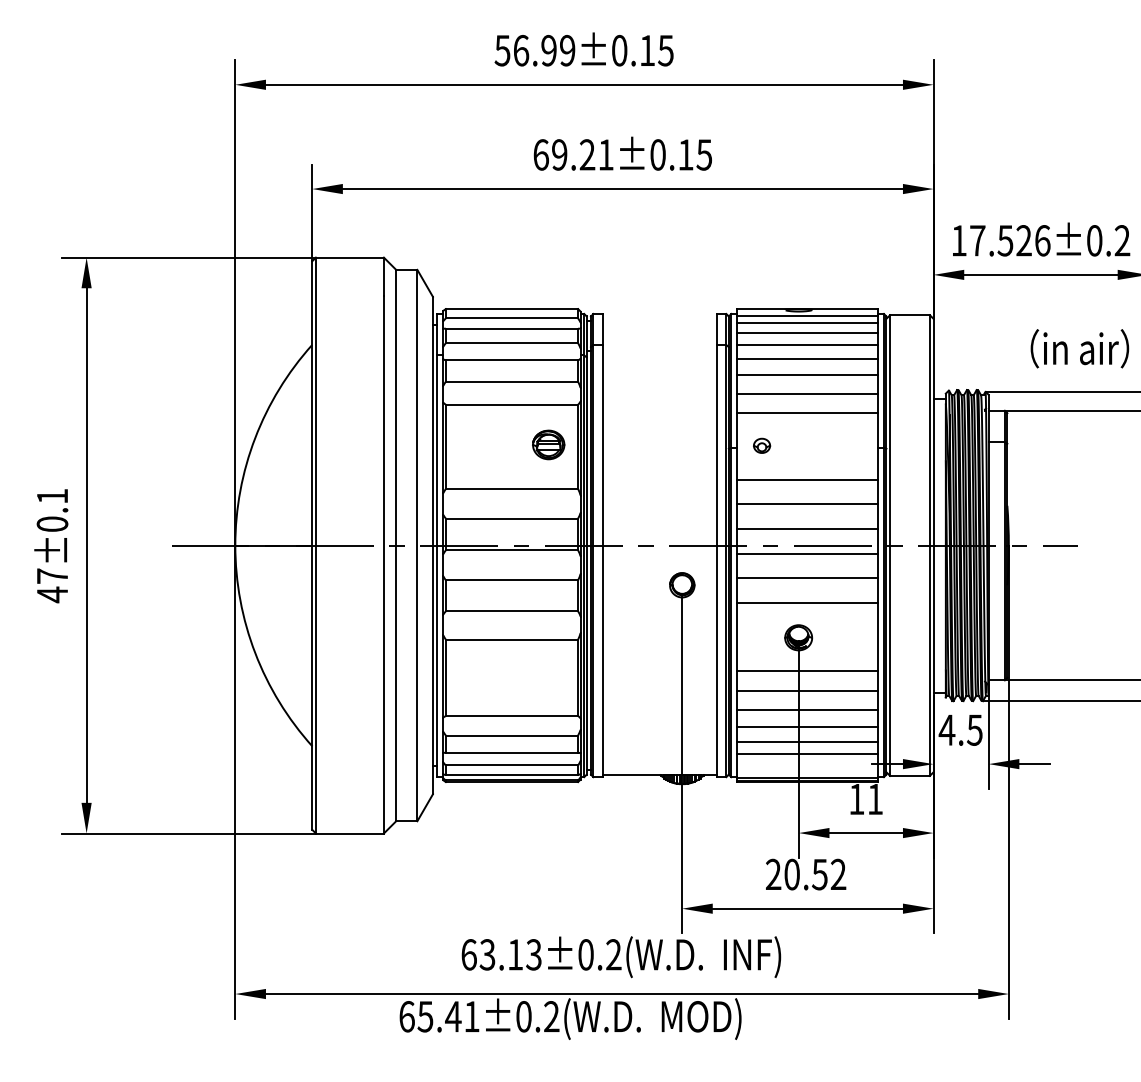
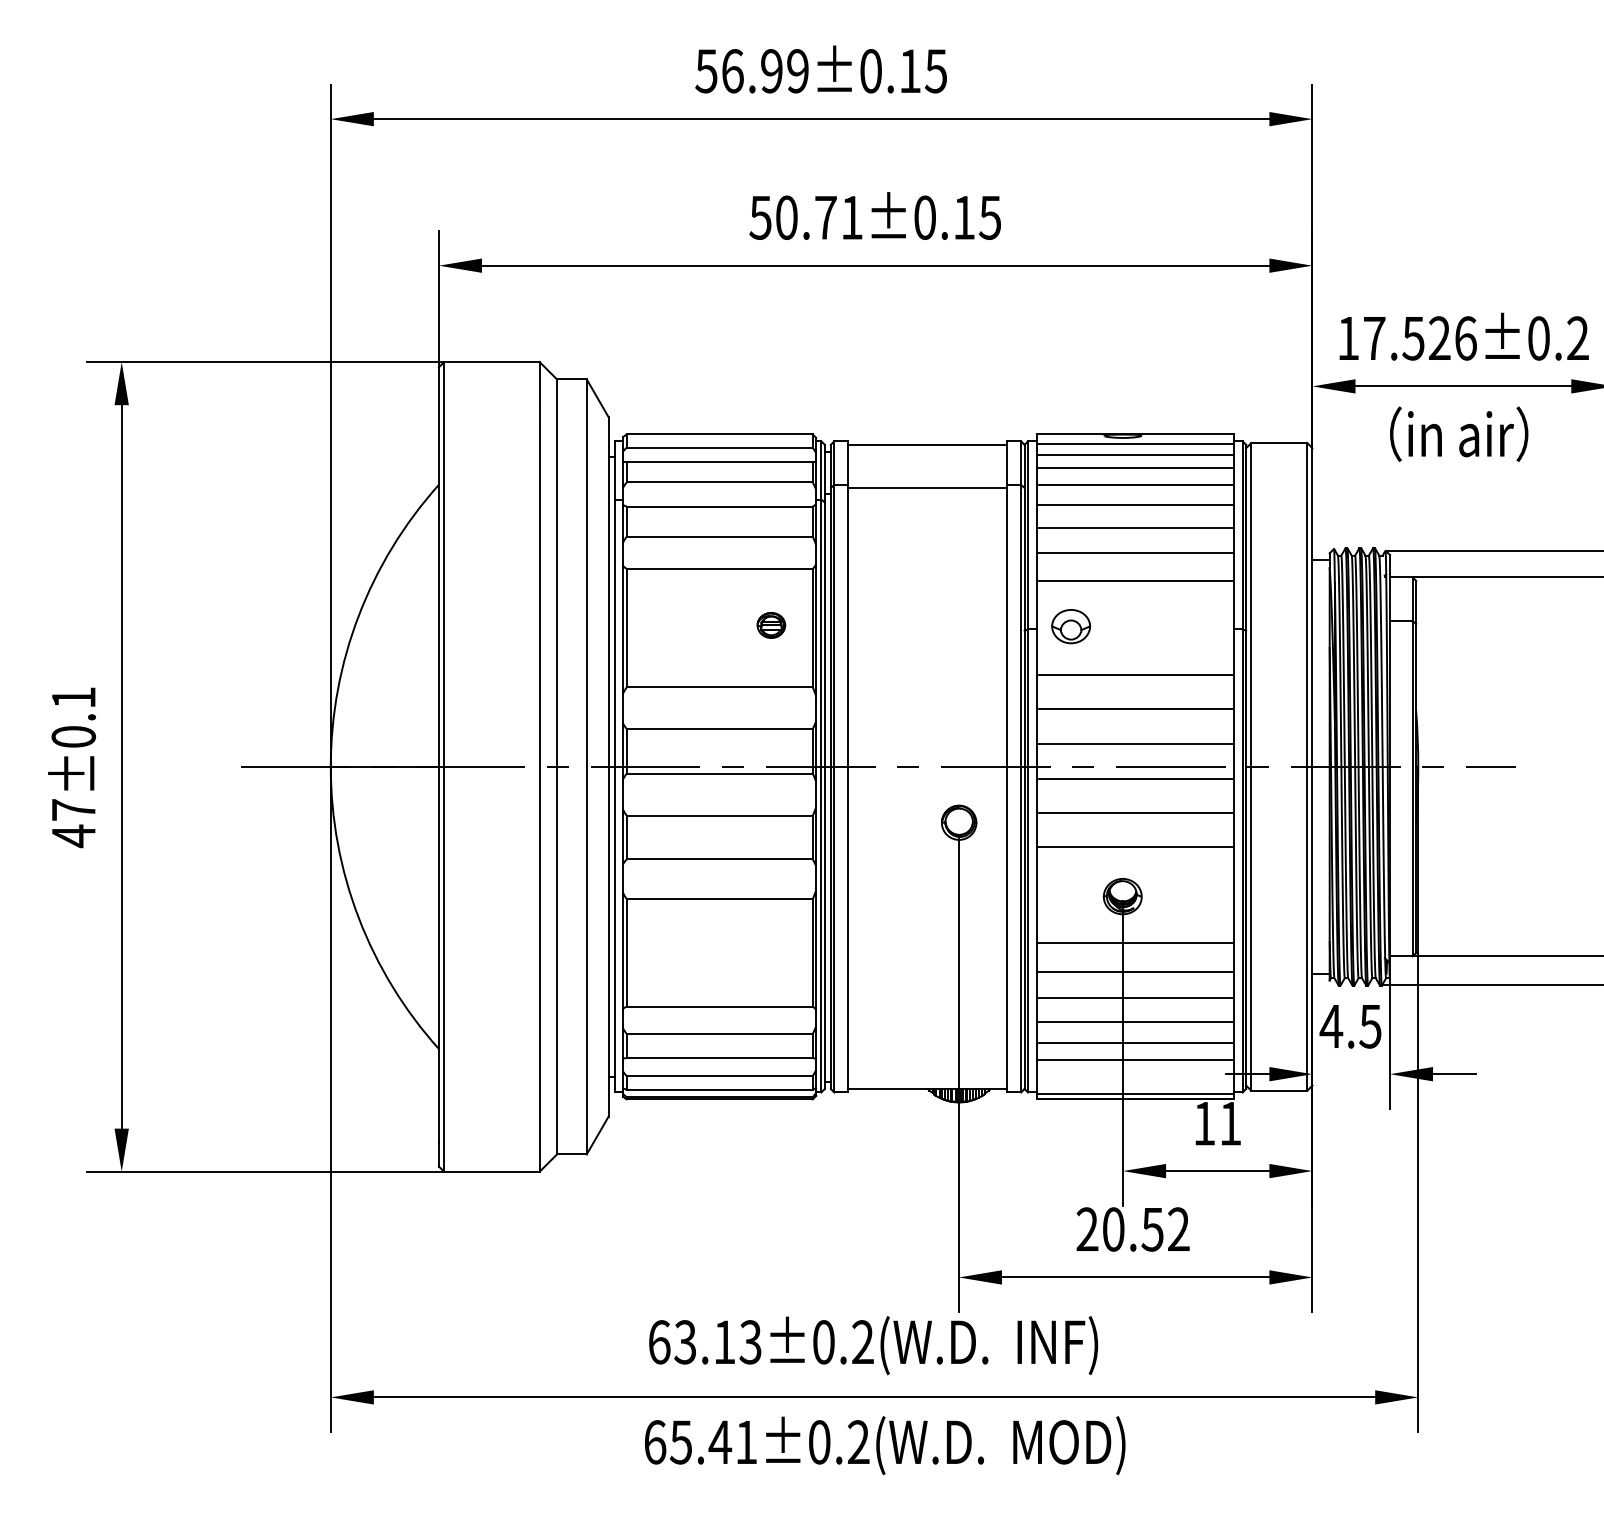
text: (563, 154) -> (792, 217), 69.21±0.15 -> 50.71±0.15
line: (659, 316) -> (927, 444), added
line: (659, 346) -> (927, 487), added
text: (1080, 348) -> (1459, 433), moved
part: (548, 444) -> (771, 625), size x0.62
part: (762, 445) -> (1071, 626), size x1.67
text: (570, 1018) -> (885, 1445), moved

